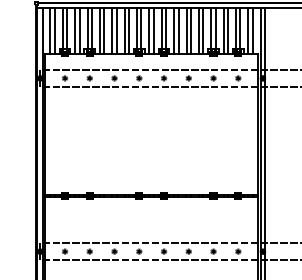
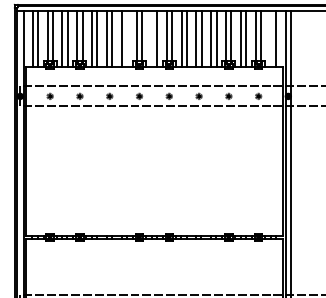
line: (129, 30) -> (127, 38), removed
line: (149, 30) -> (151, 38), removed
line: (248, 30) -> (270, 38), removed

